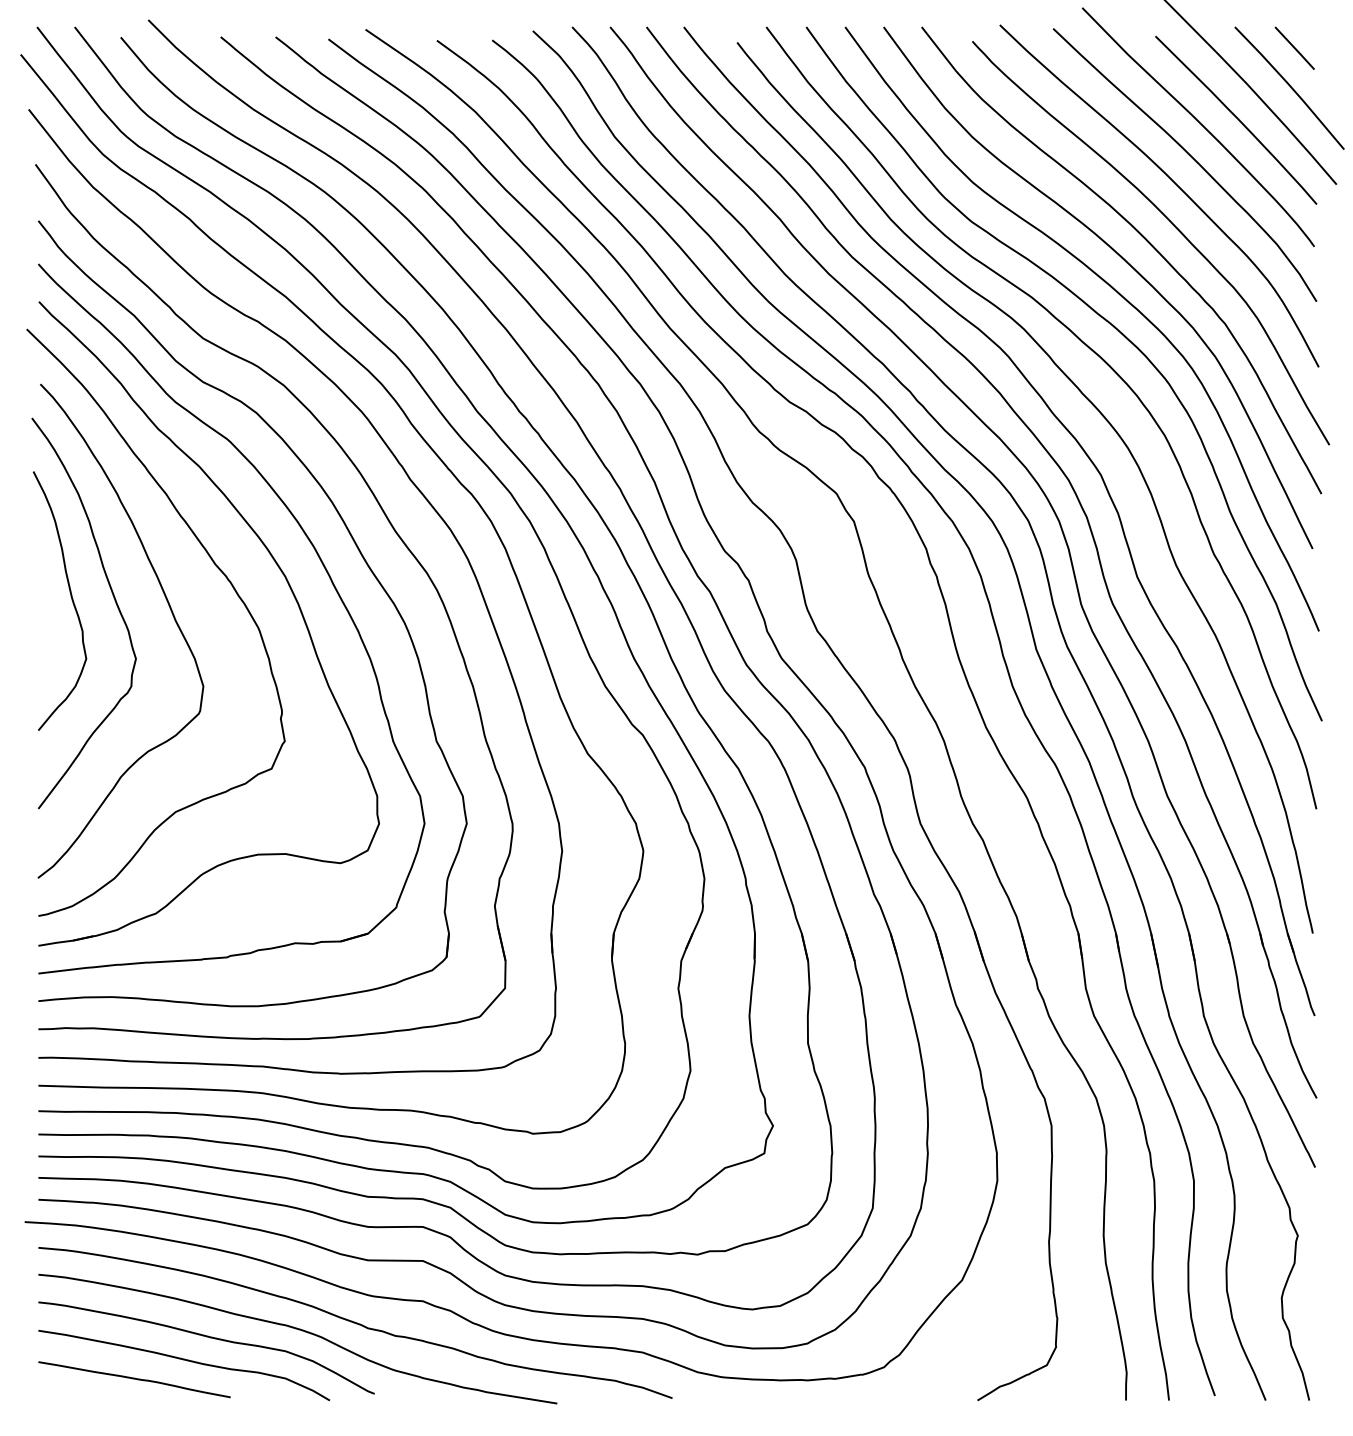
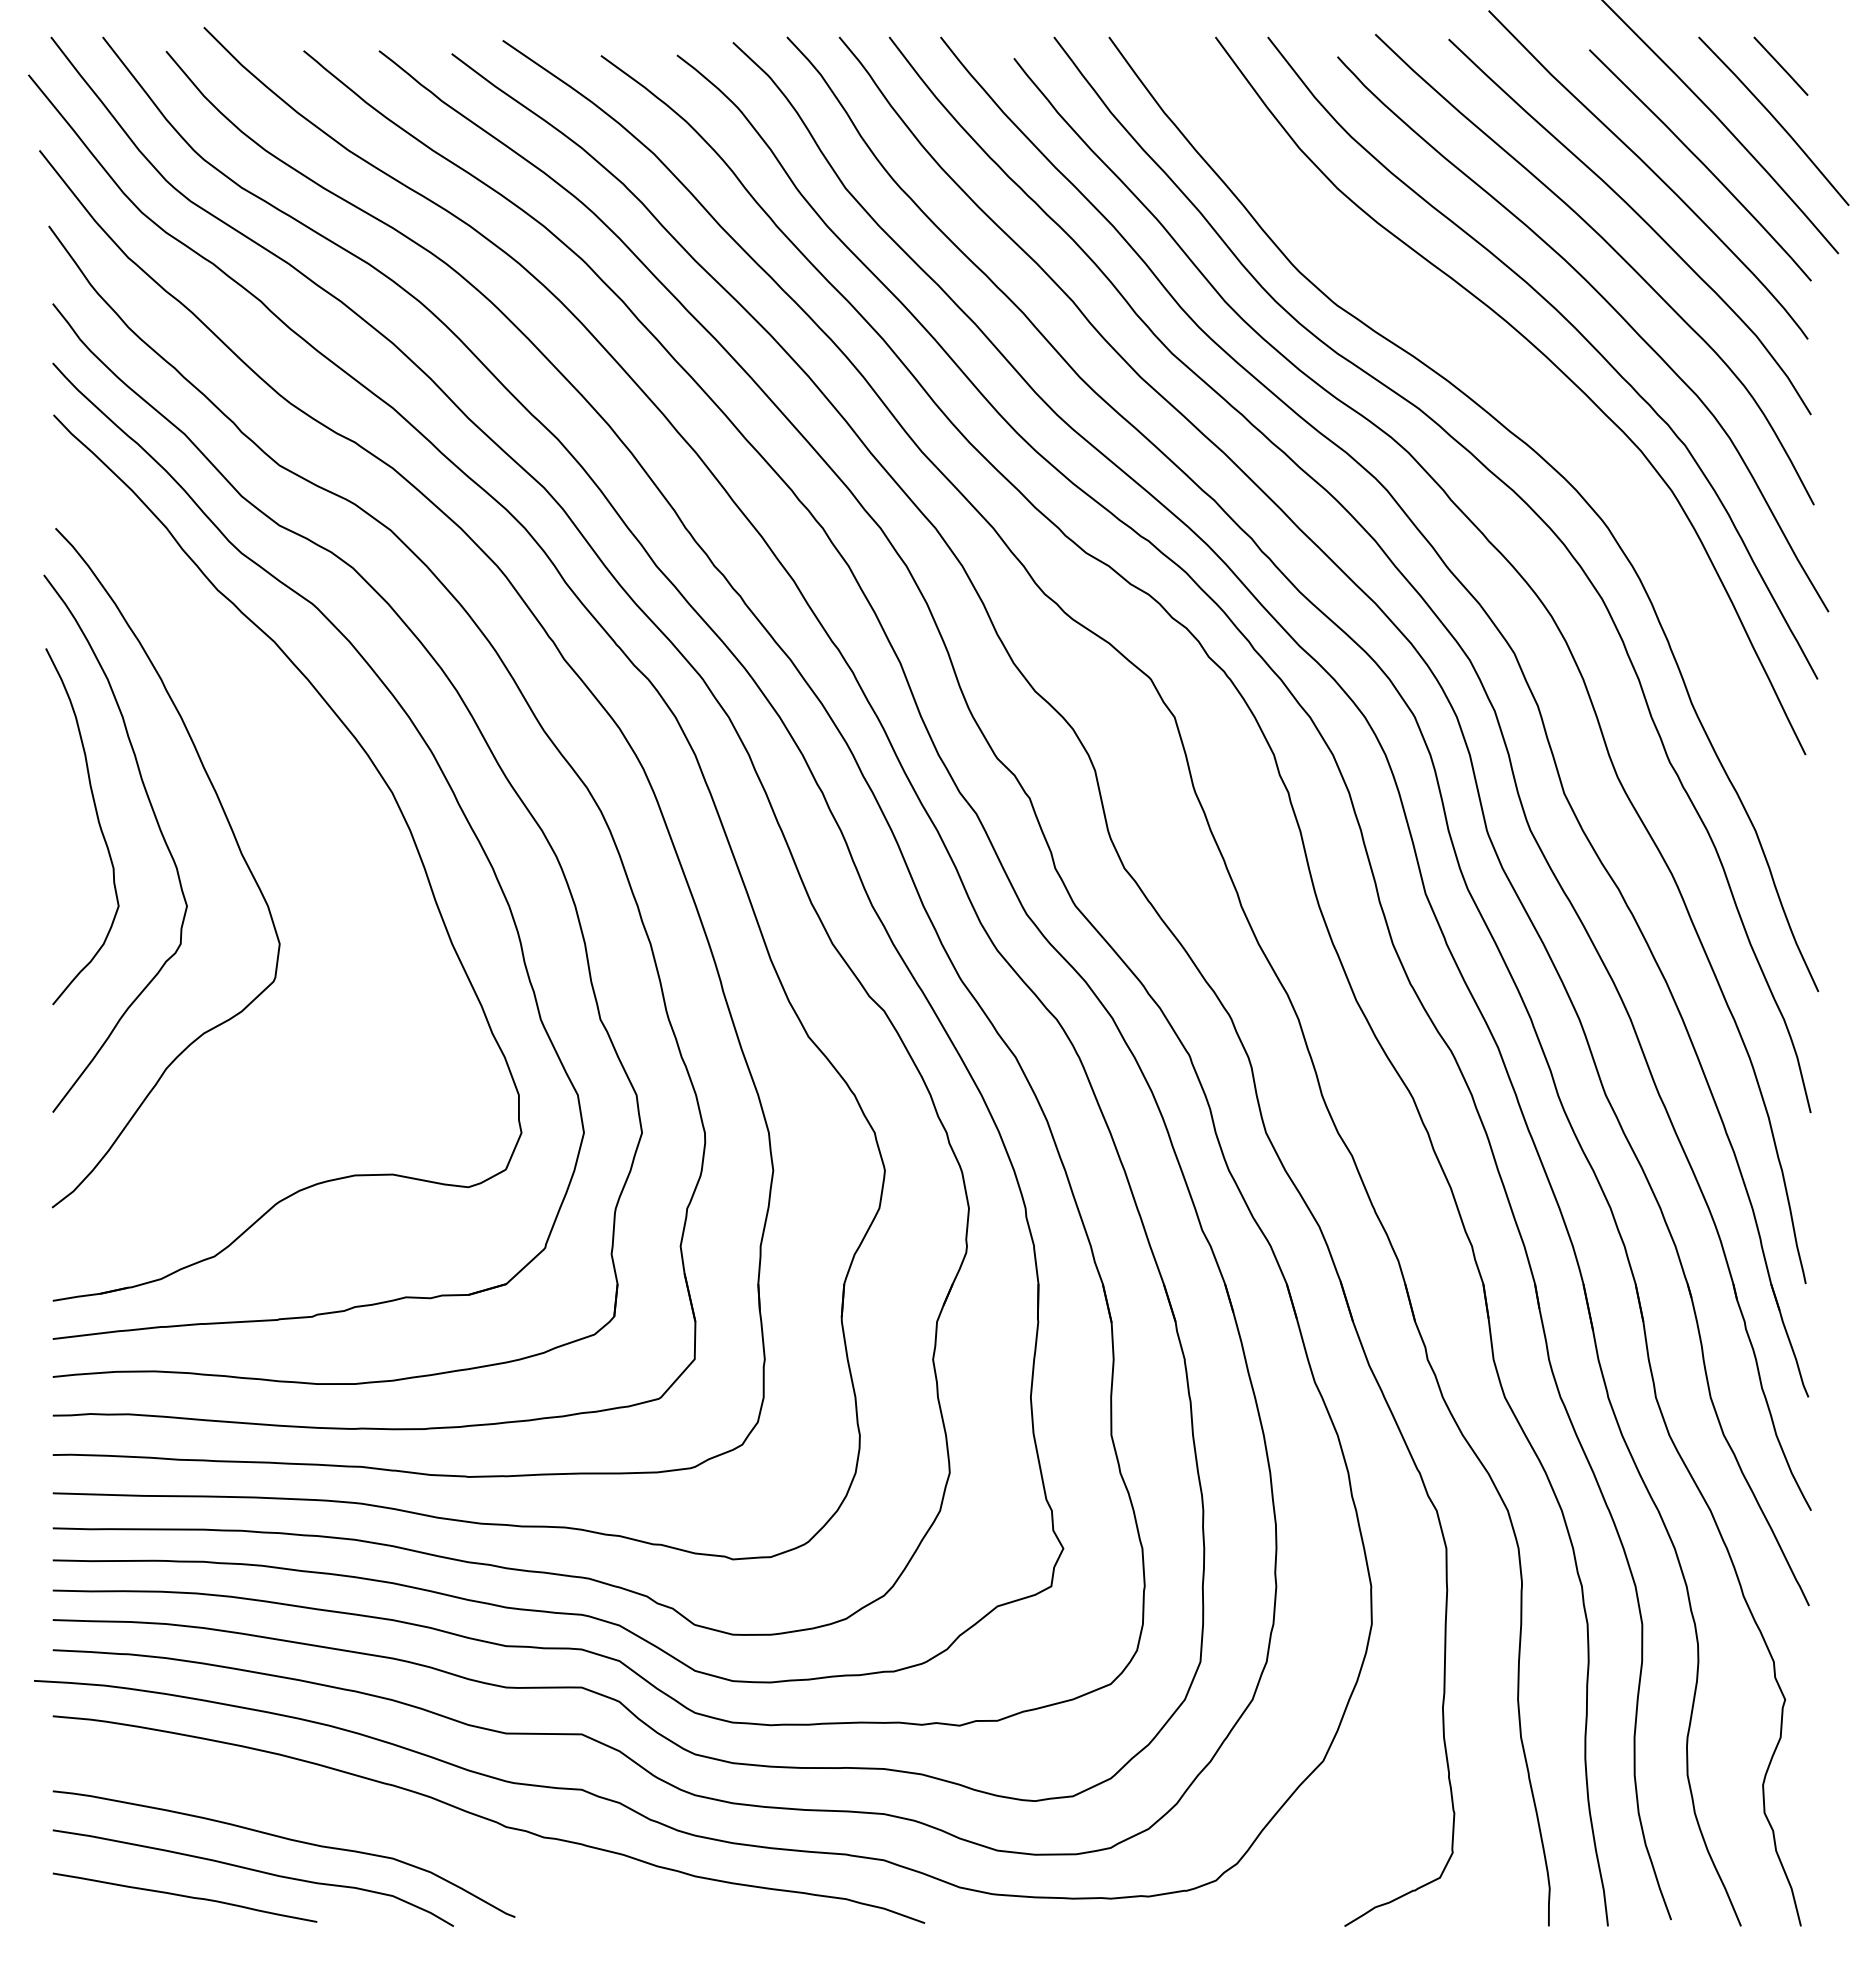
curve: (1113, 289) -> (1531, 398), removed
curve: (216, 566) -> (297, 779), removed
curve: (301, 1330) -> (414, 1830), removed

